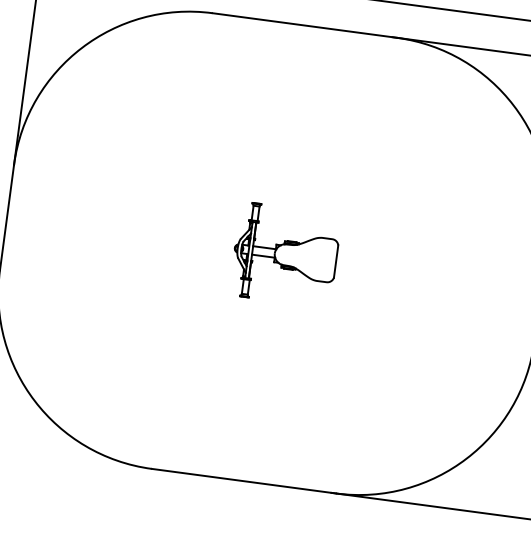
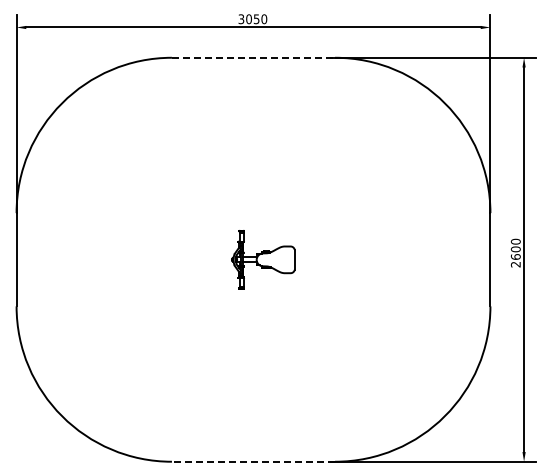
line: (304, 25) -> (253, 57), solid -> dashed
part: (284, 254) -> (262, 259), size x0.7
line: (243, 480) -> (253, 461), solid -> dashed

